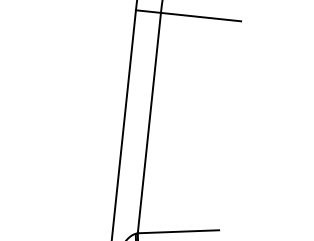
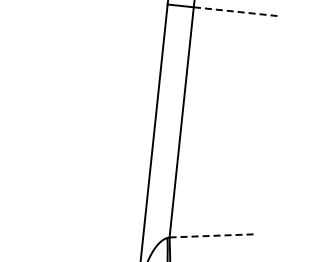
line: (200, 16) -> (235, 11), solid -> dashed
line: (178, 231) -> (212, 235), solid -> dashed

